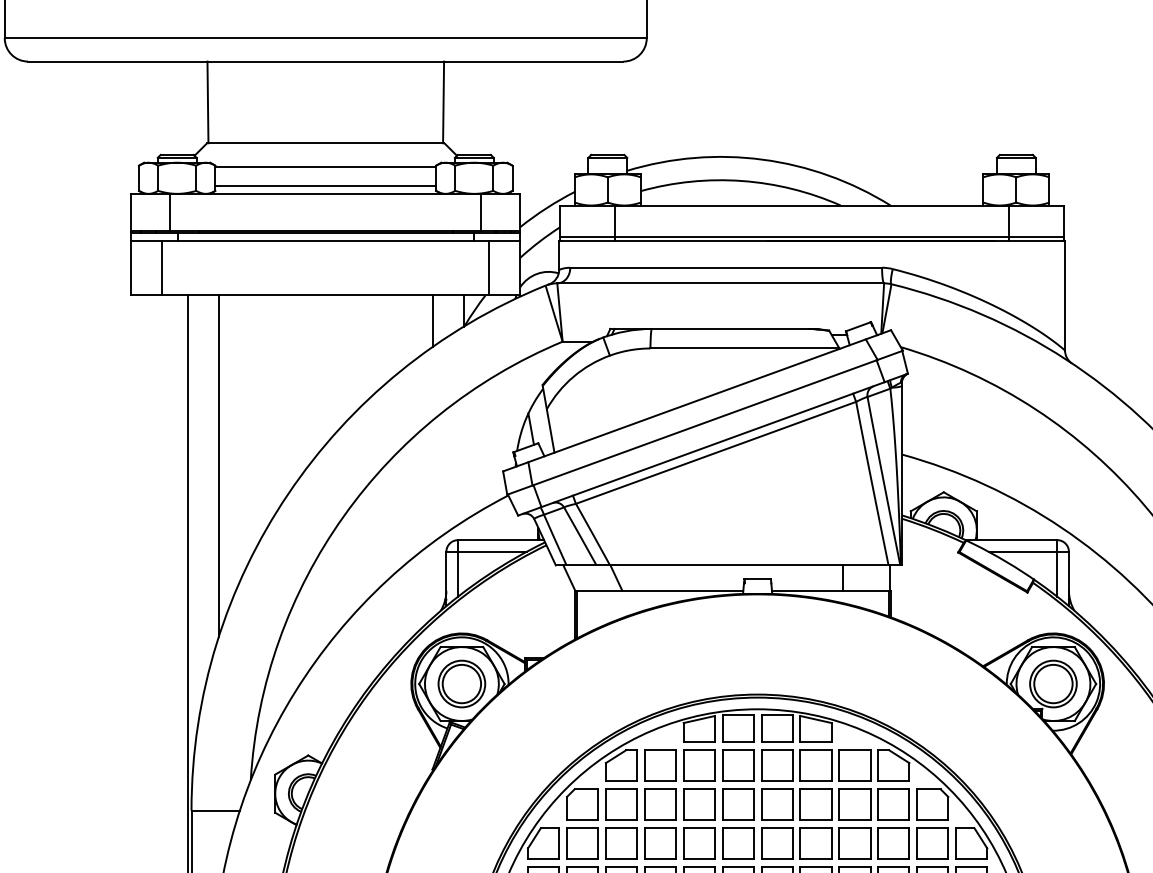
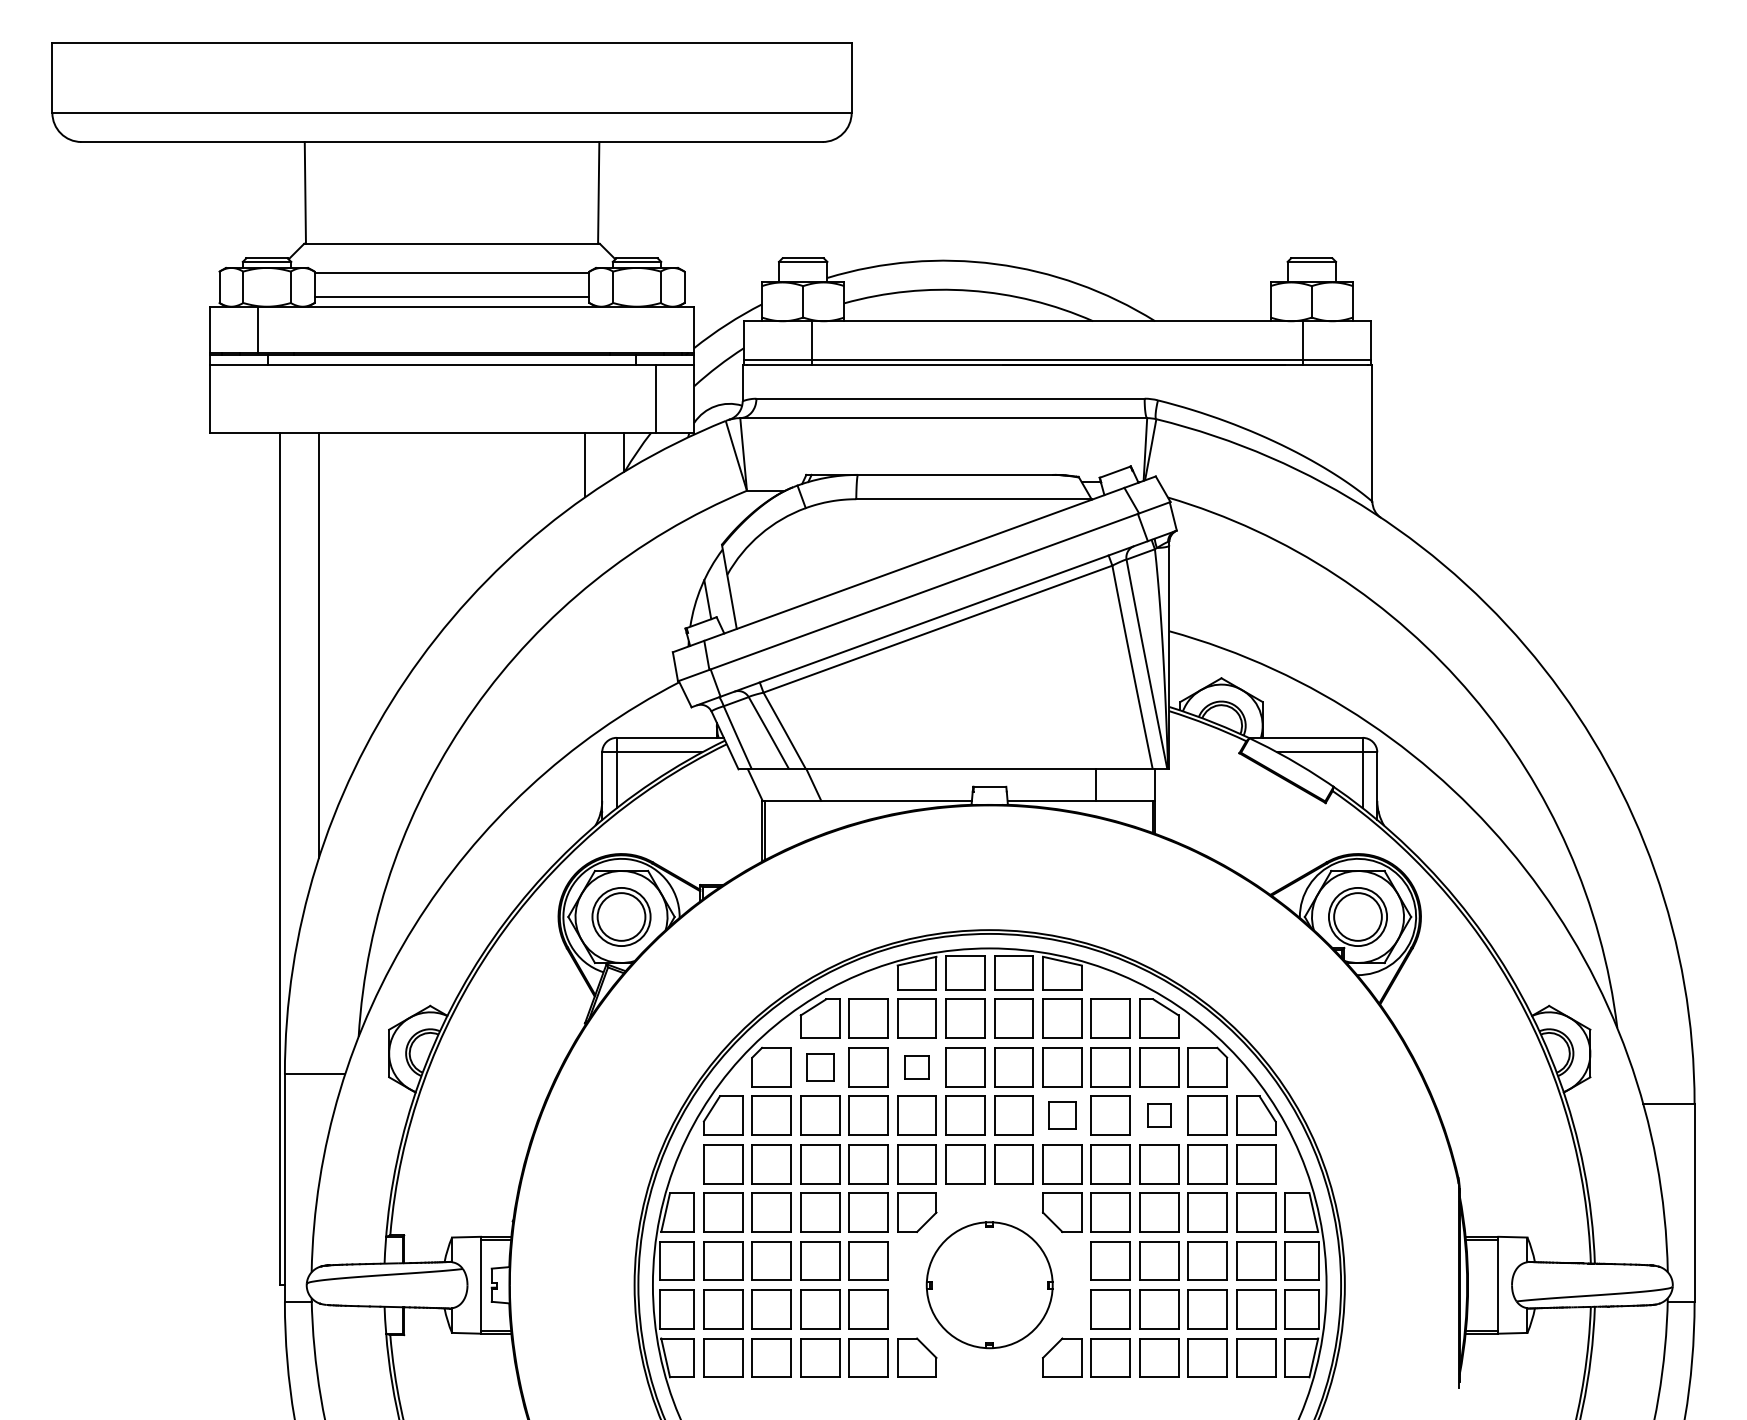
line: (481, 212) -> (645, 329), removed
line: (162, 267) -> (248, 398), removed
part: (621, 804) -> (820, 1067), size x0.7
part: (698, 804) -> (916, 1067), size x0.6
part: (816, 843) -> (1062, 1115), size x0.7
part: (894, 843) -> (1159, 1115), size x0.6

